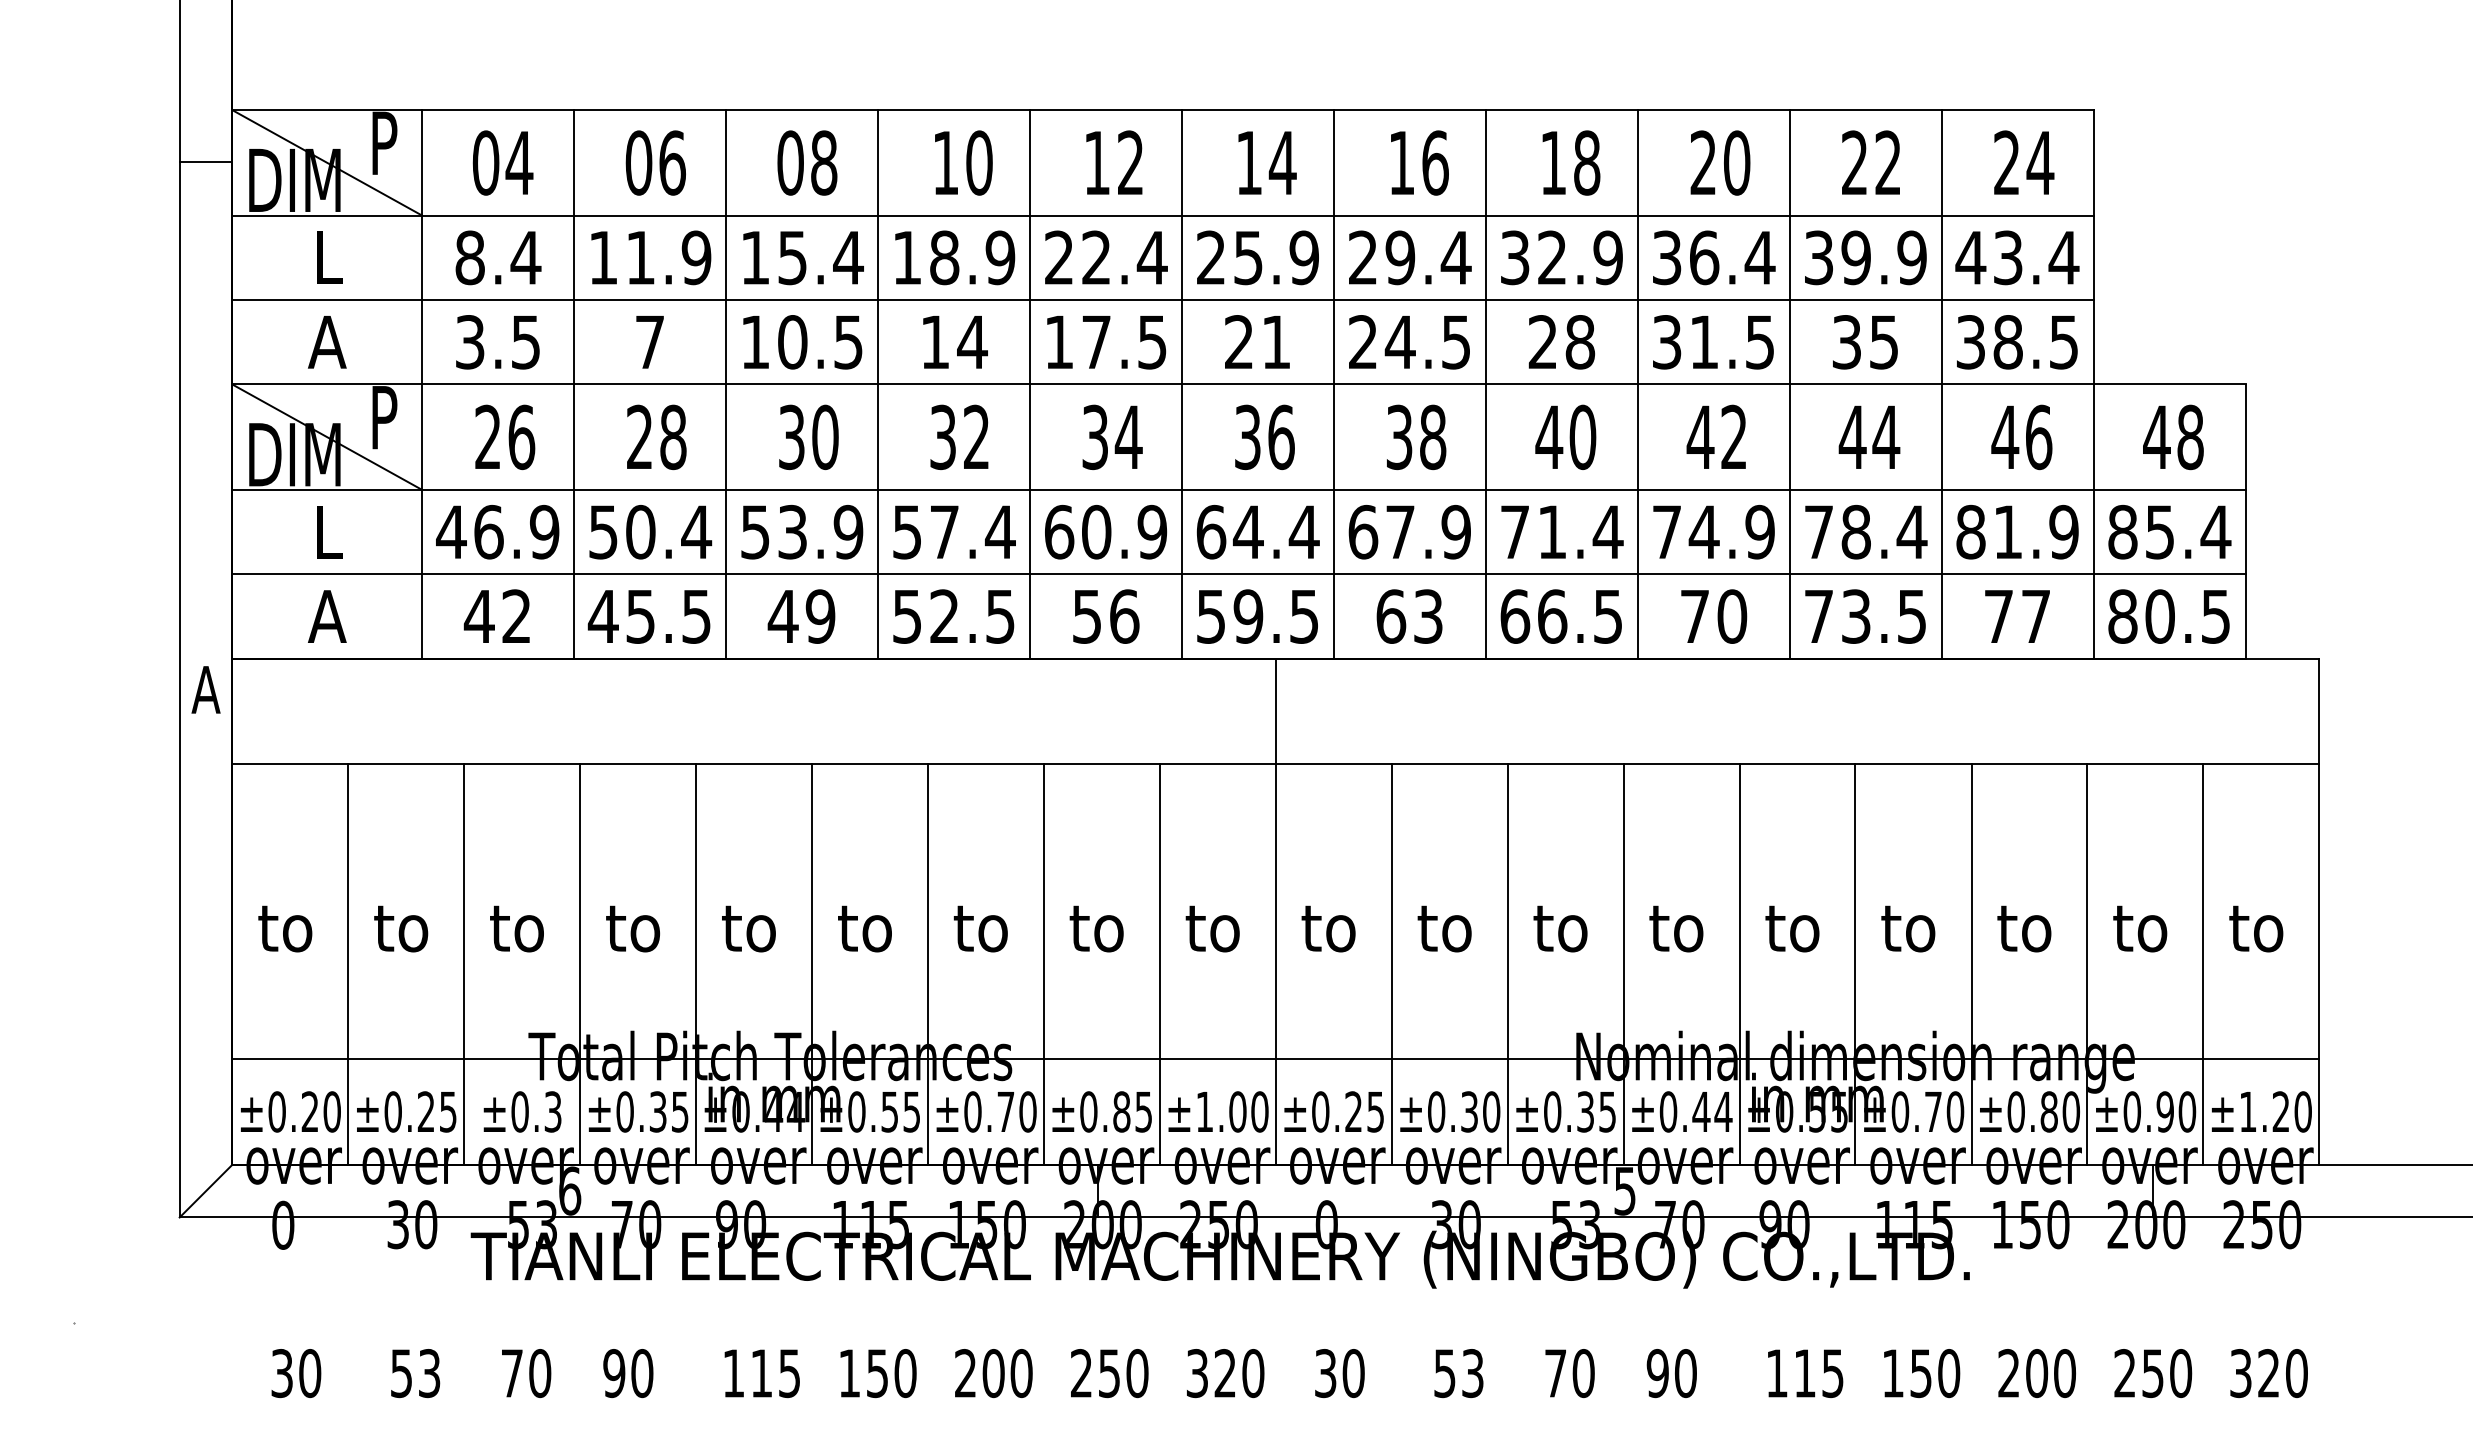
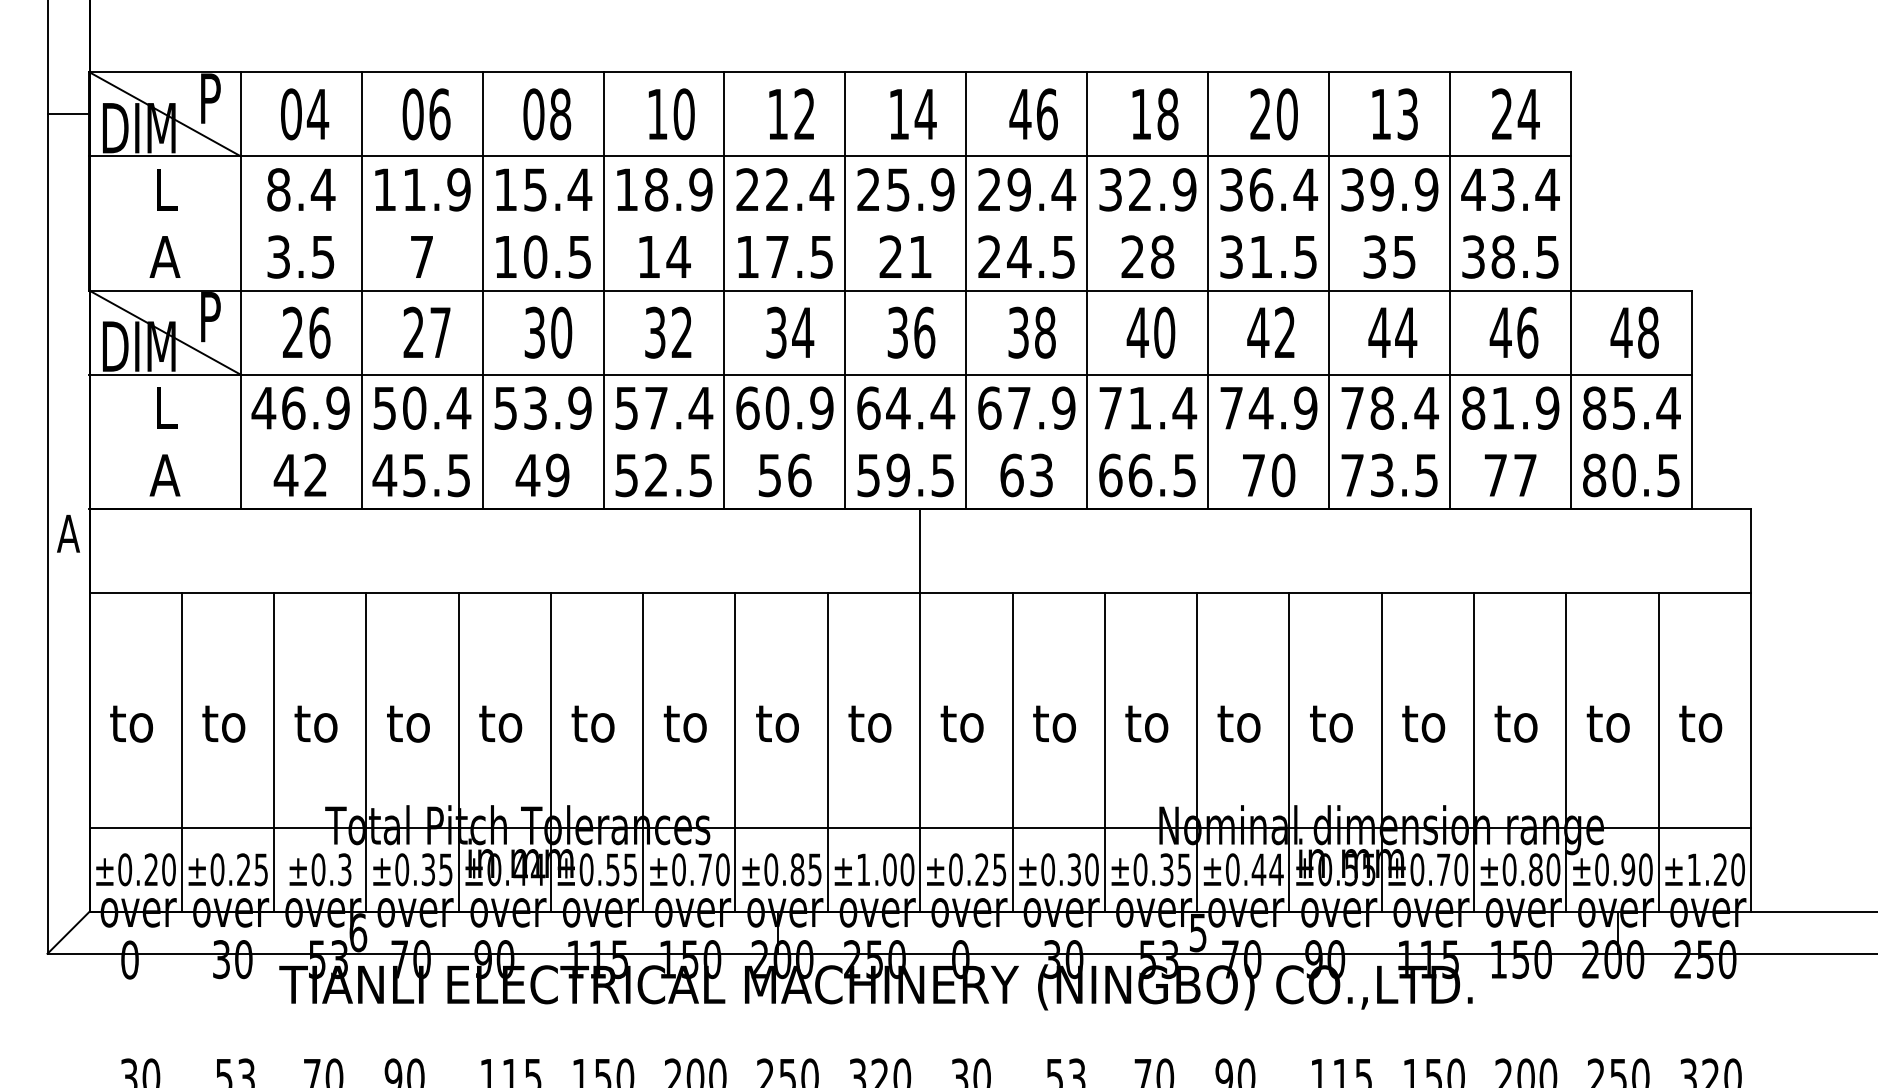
text: (1401, 162) -> (1020, 113), 16 -> 46
text: (1871, 162) -> (1394, 113), 22 -> 13
line: (1162, 300) -> (829, 223), removed
text: (673, 437) -> (440, 332), 28 -> 27
line: (1238, 574) -> (890, 441), removed

